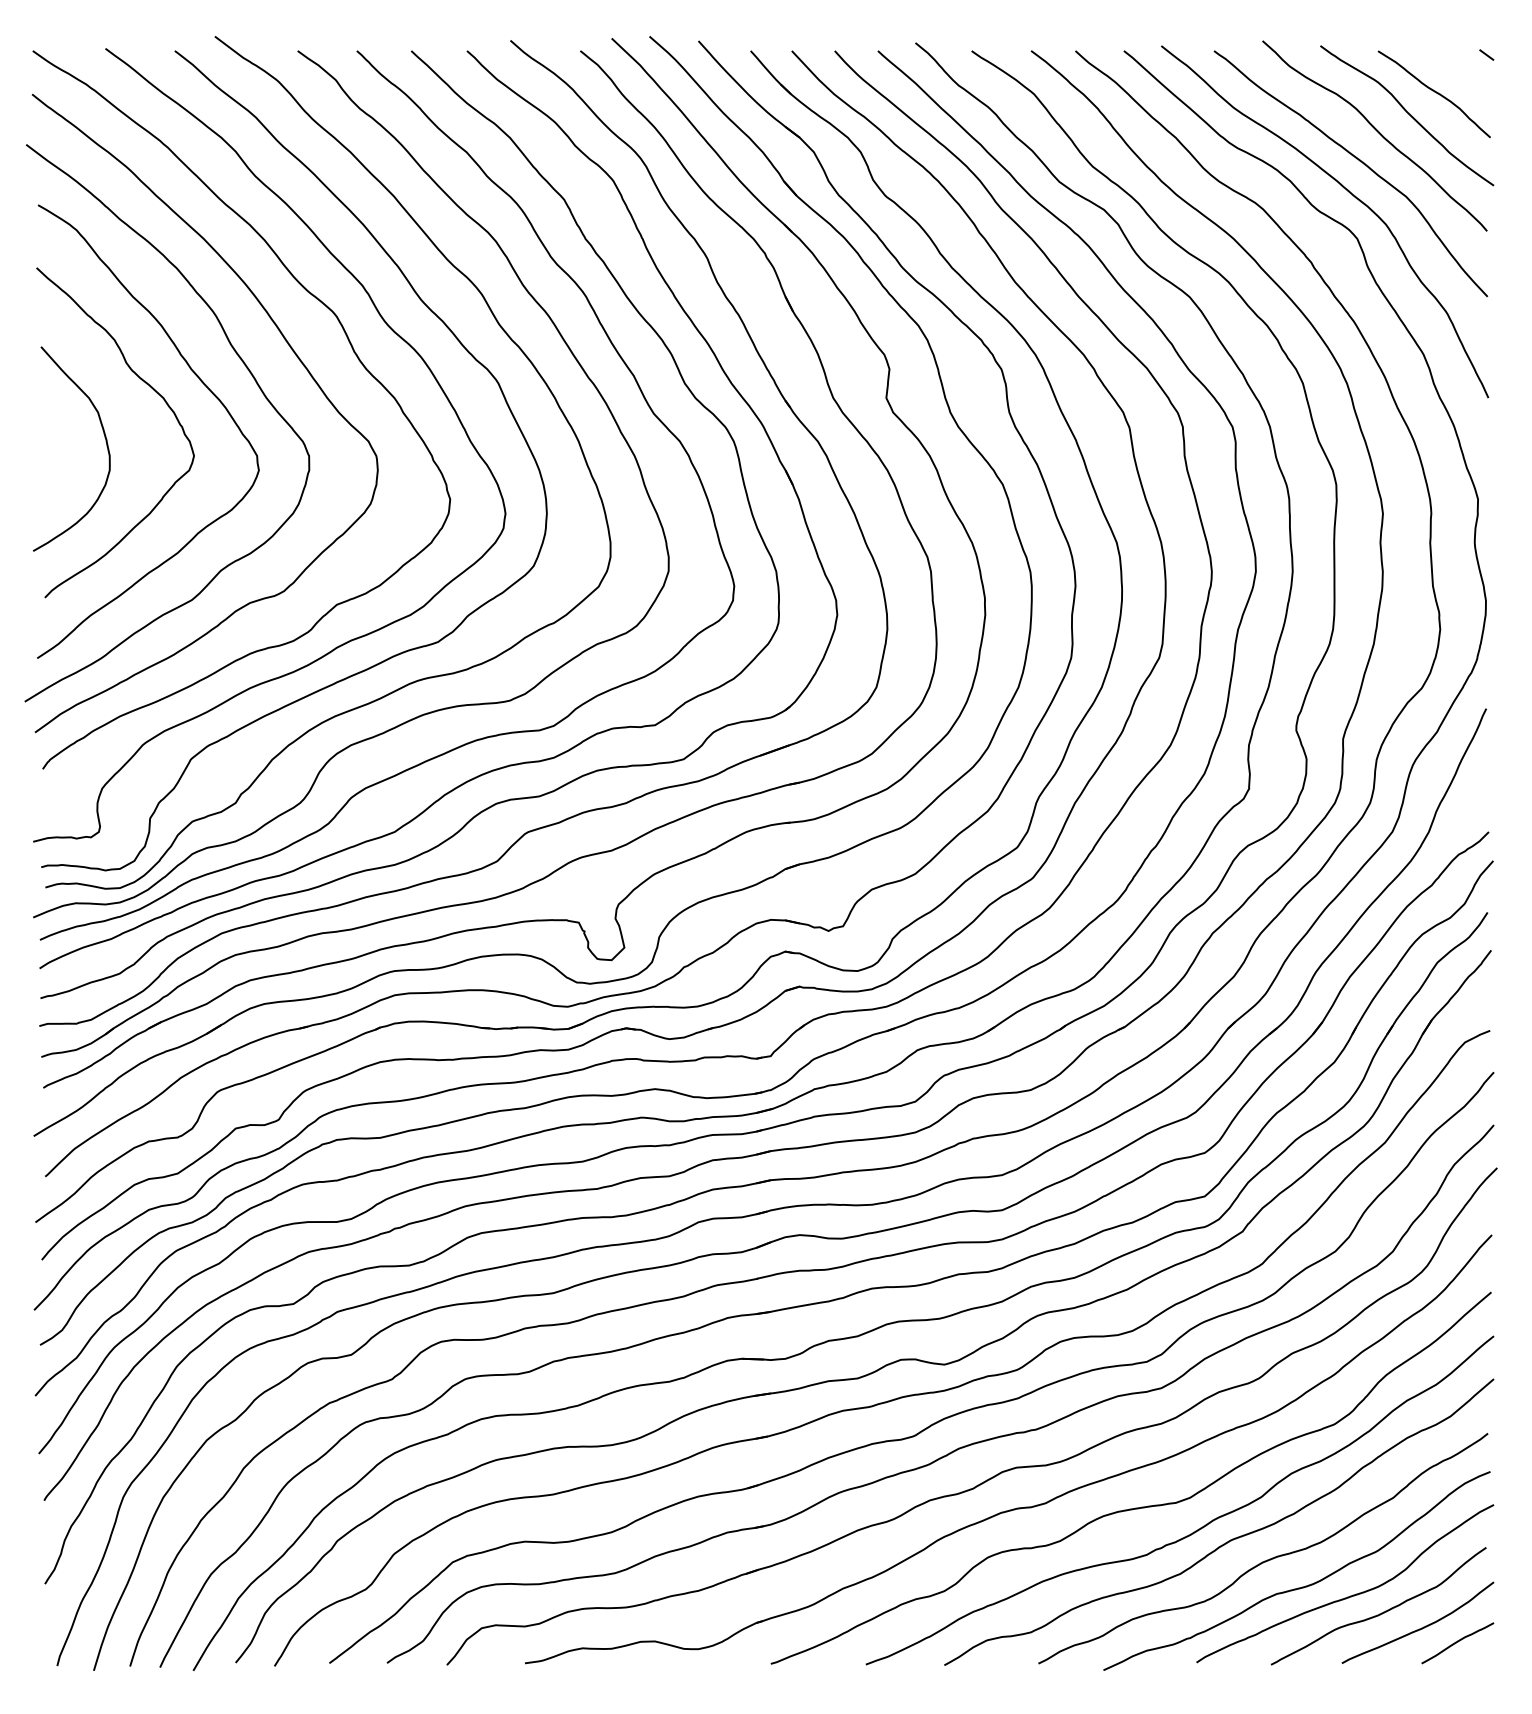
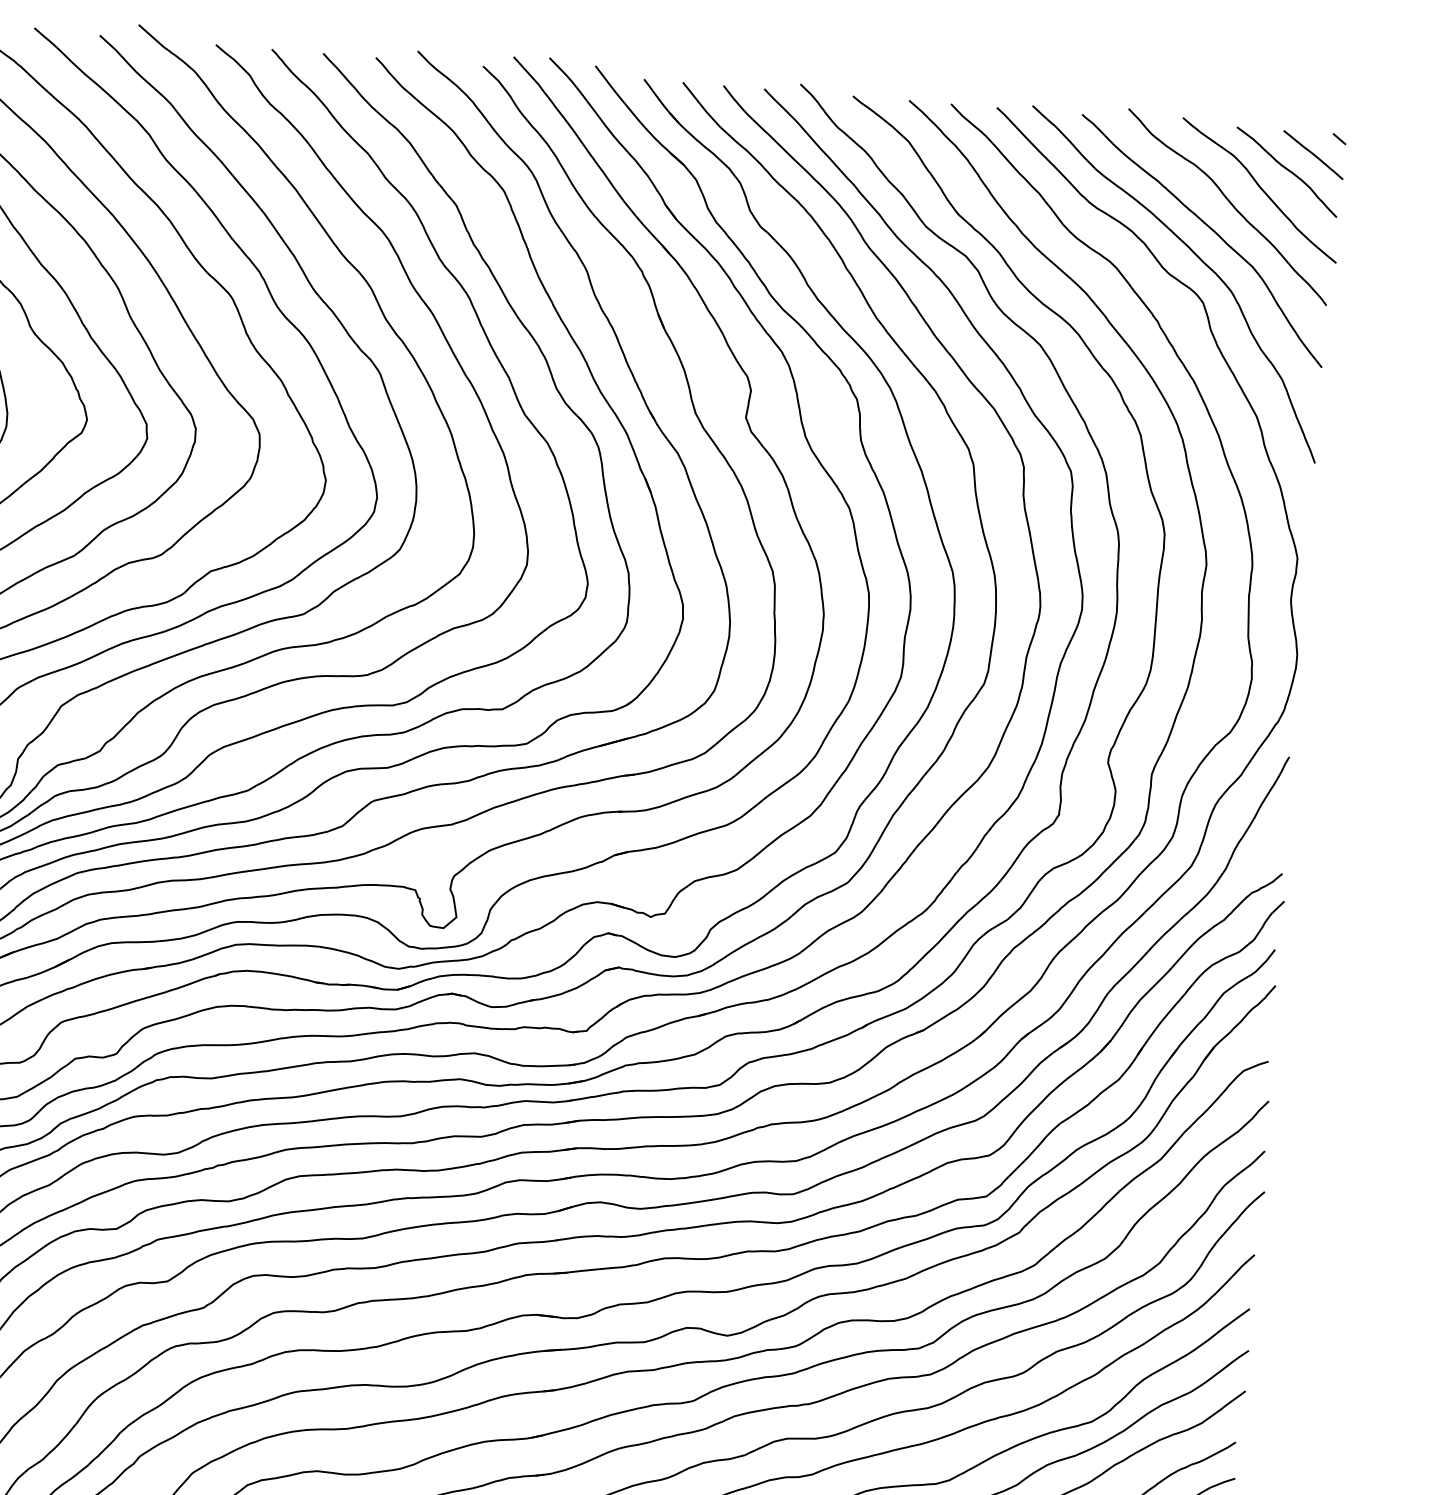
line: (1460, 73) -> (1313, 154), added

